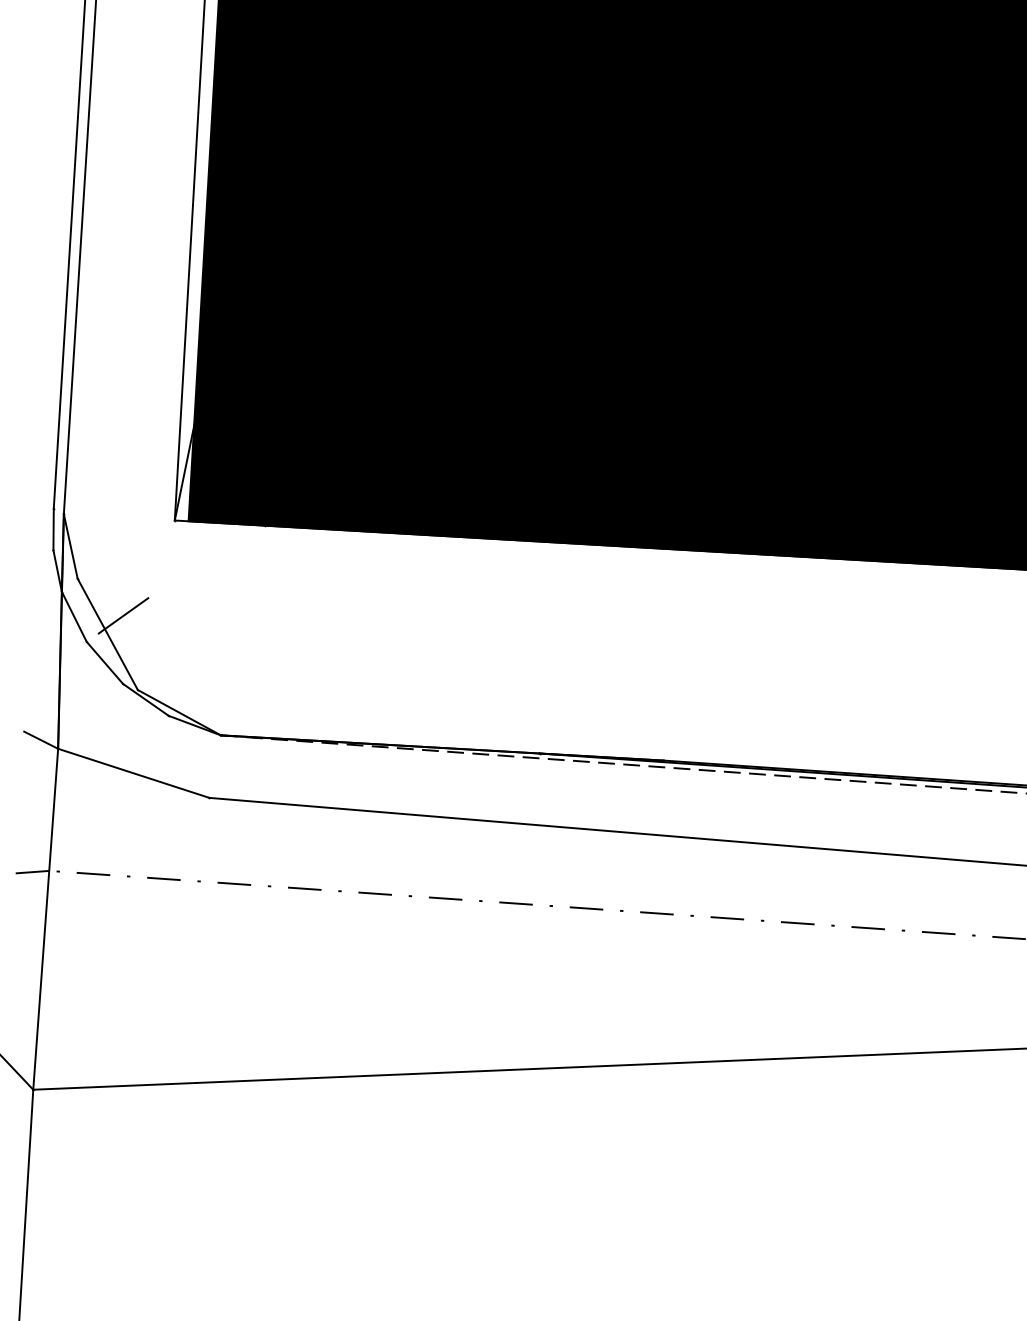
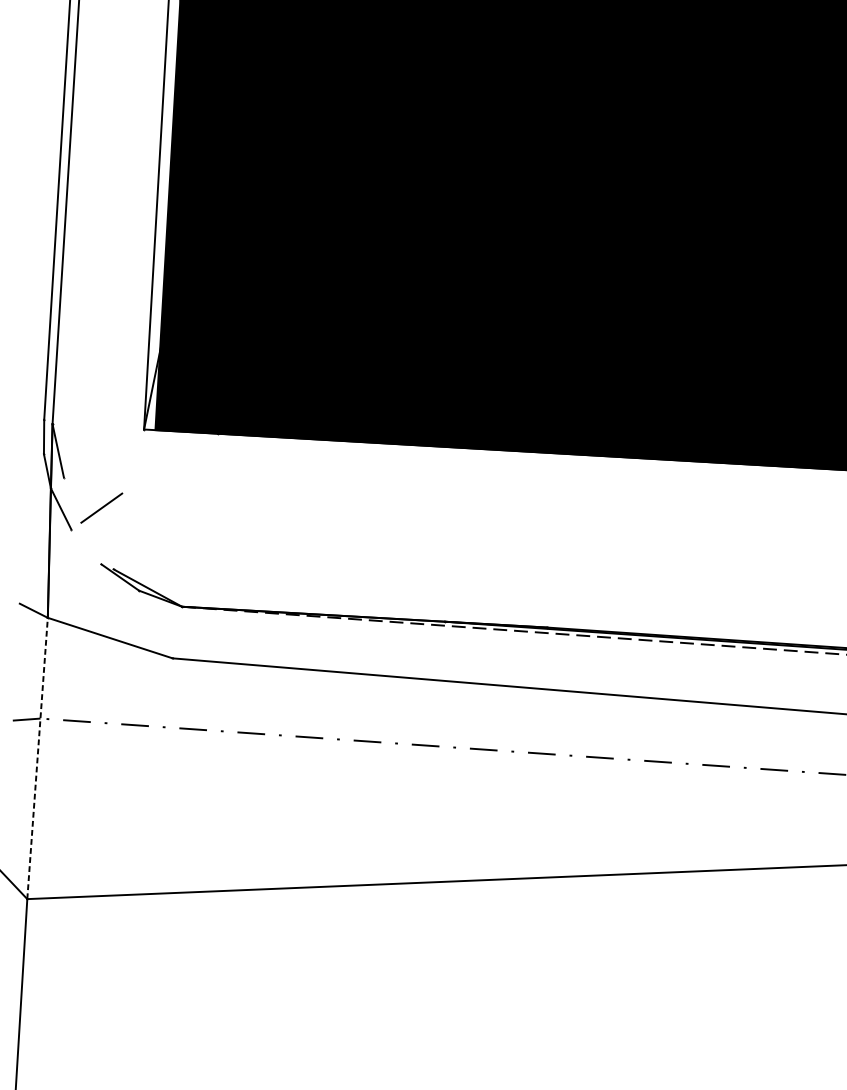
line: (107, 633) -> (88, 522), removed
line: (104, 662) -> (86, 546), removed
line: (45, 919) -> (37, 758), solid -> dashed

